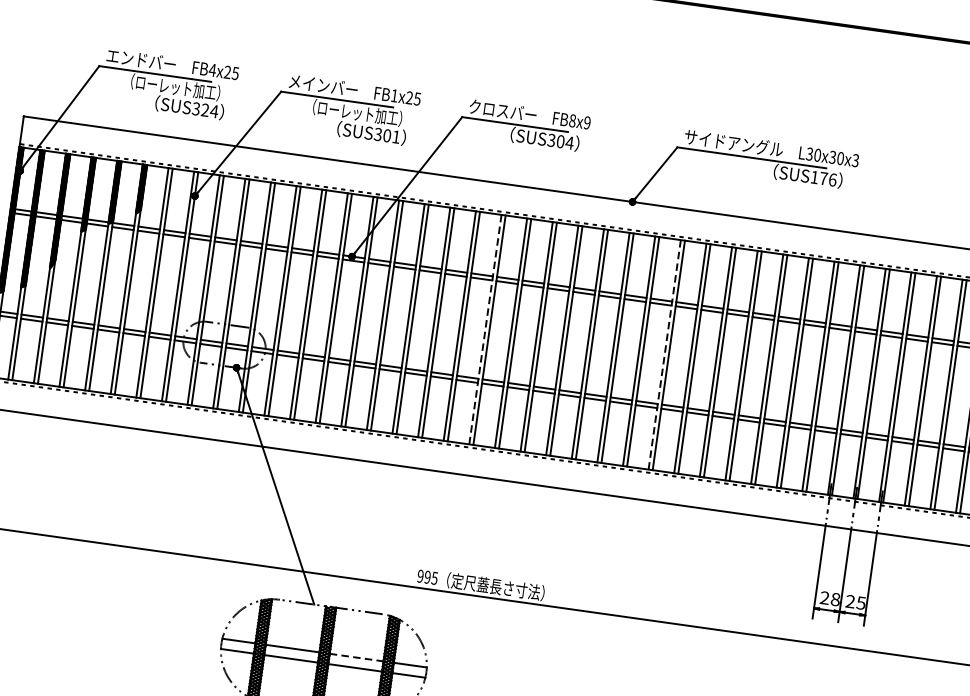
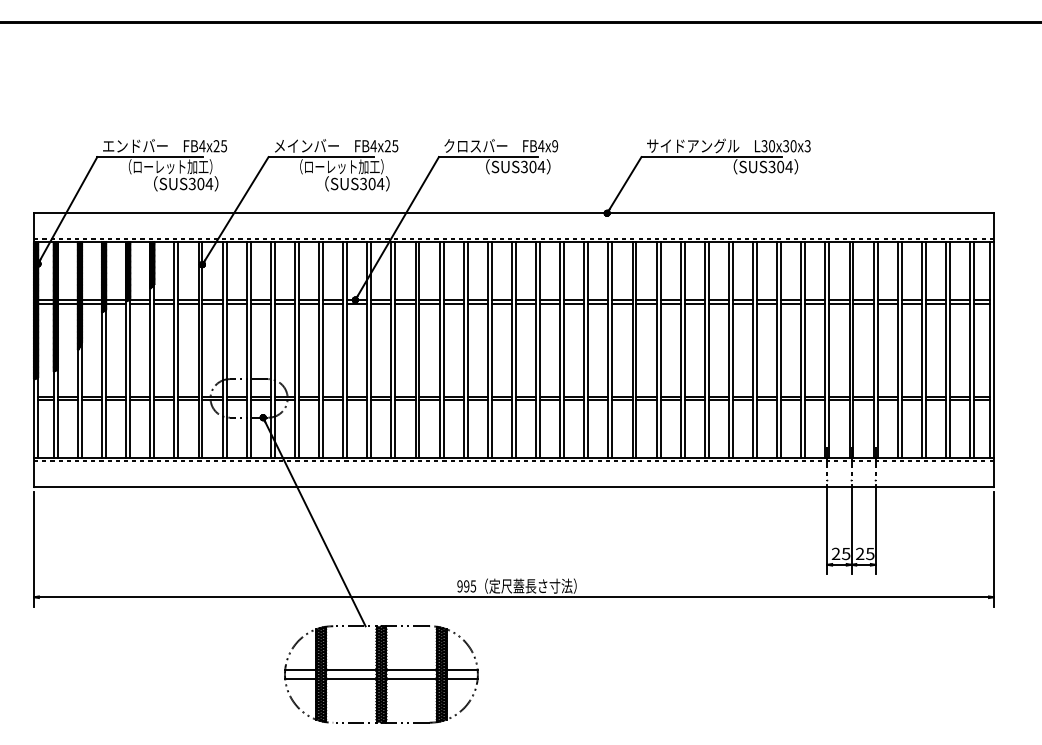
text: (394, 96) -> (373, 146), FB1x25 -> FB4x25
text: (204, 110) -> (200, 184), SUS324 -> SUS304
text: (572, 121) -> (541, 146), FB8x9 -> FB4x9
text: (396, 136) -> (380, 183), SUS301 -> SUS304
text: (823, 178) -> (780, 166), SUS176 -> SUS304
line: (484, 329) -> (487, 350), dashed -> solid
line: (664, 355) -> (656, 350), dashed -> solid
text: (836, 599) -> (846, 553), 28 -> 25
line: (357, 657) -> (412, 669), dashed -> solid

